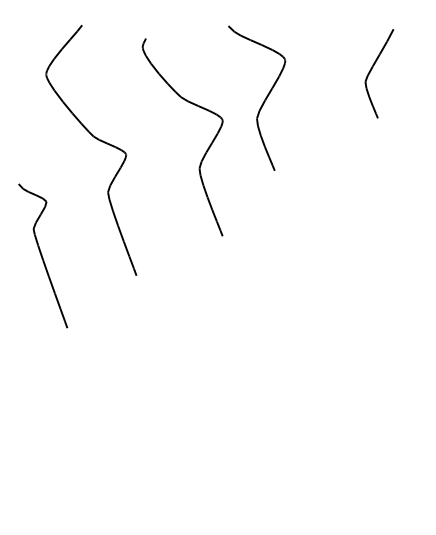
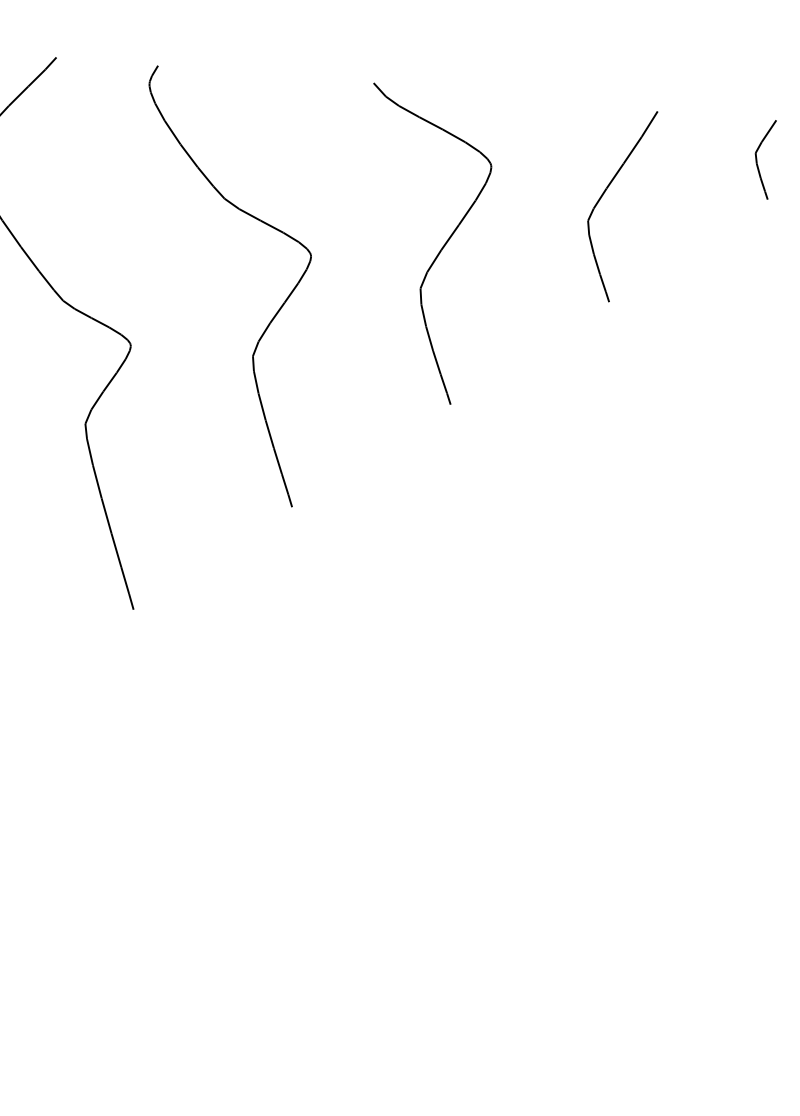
part: (409, 47) -> (762, 159), added
part: (372, 69) -> (605, 195), moved
part: (205, 151) -> (268, 320), moved

